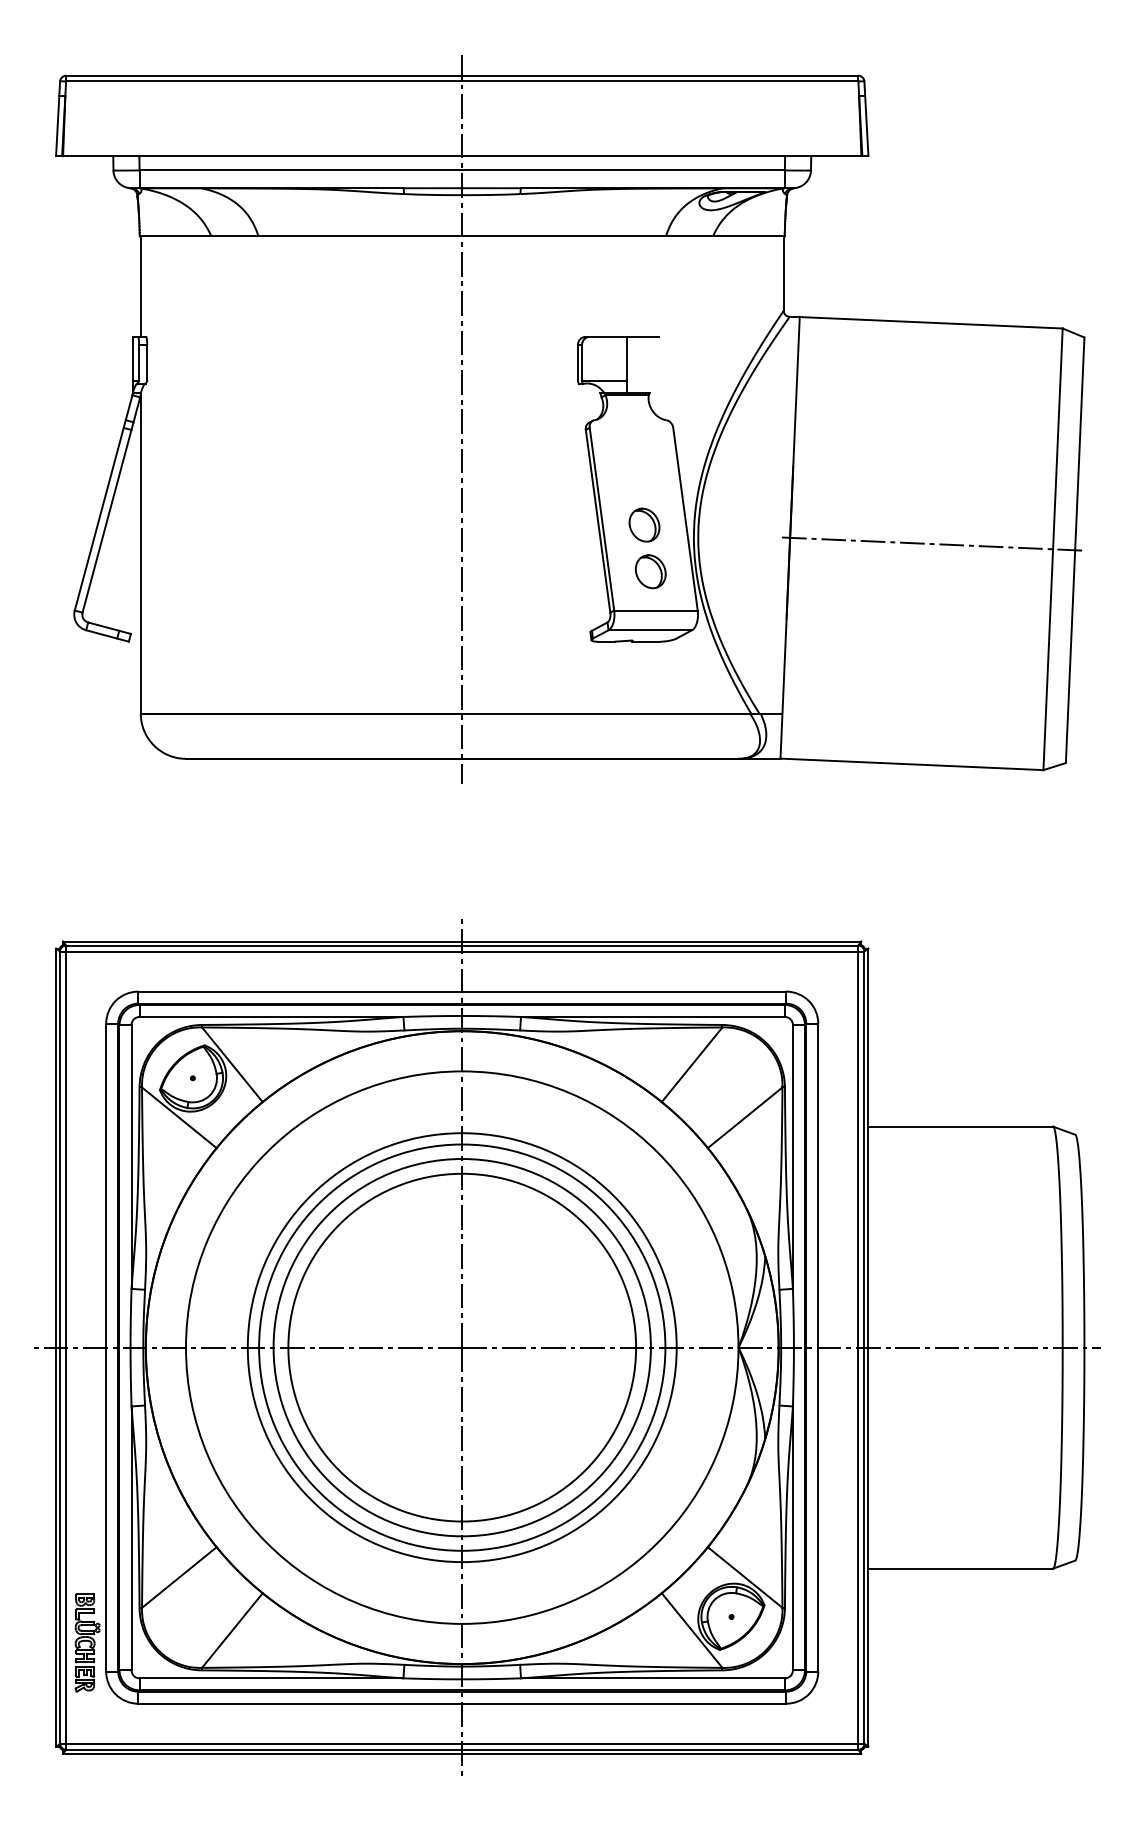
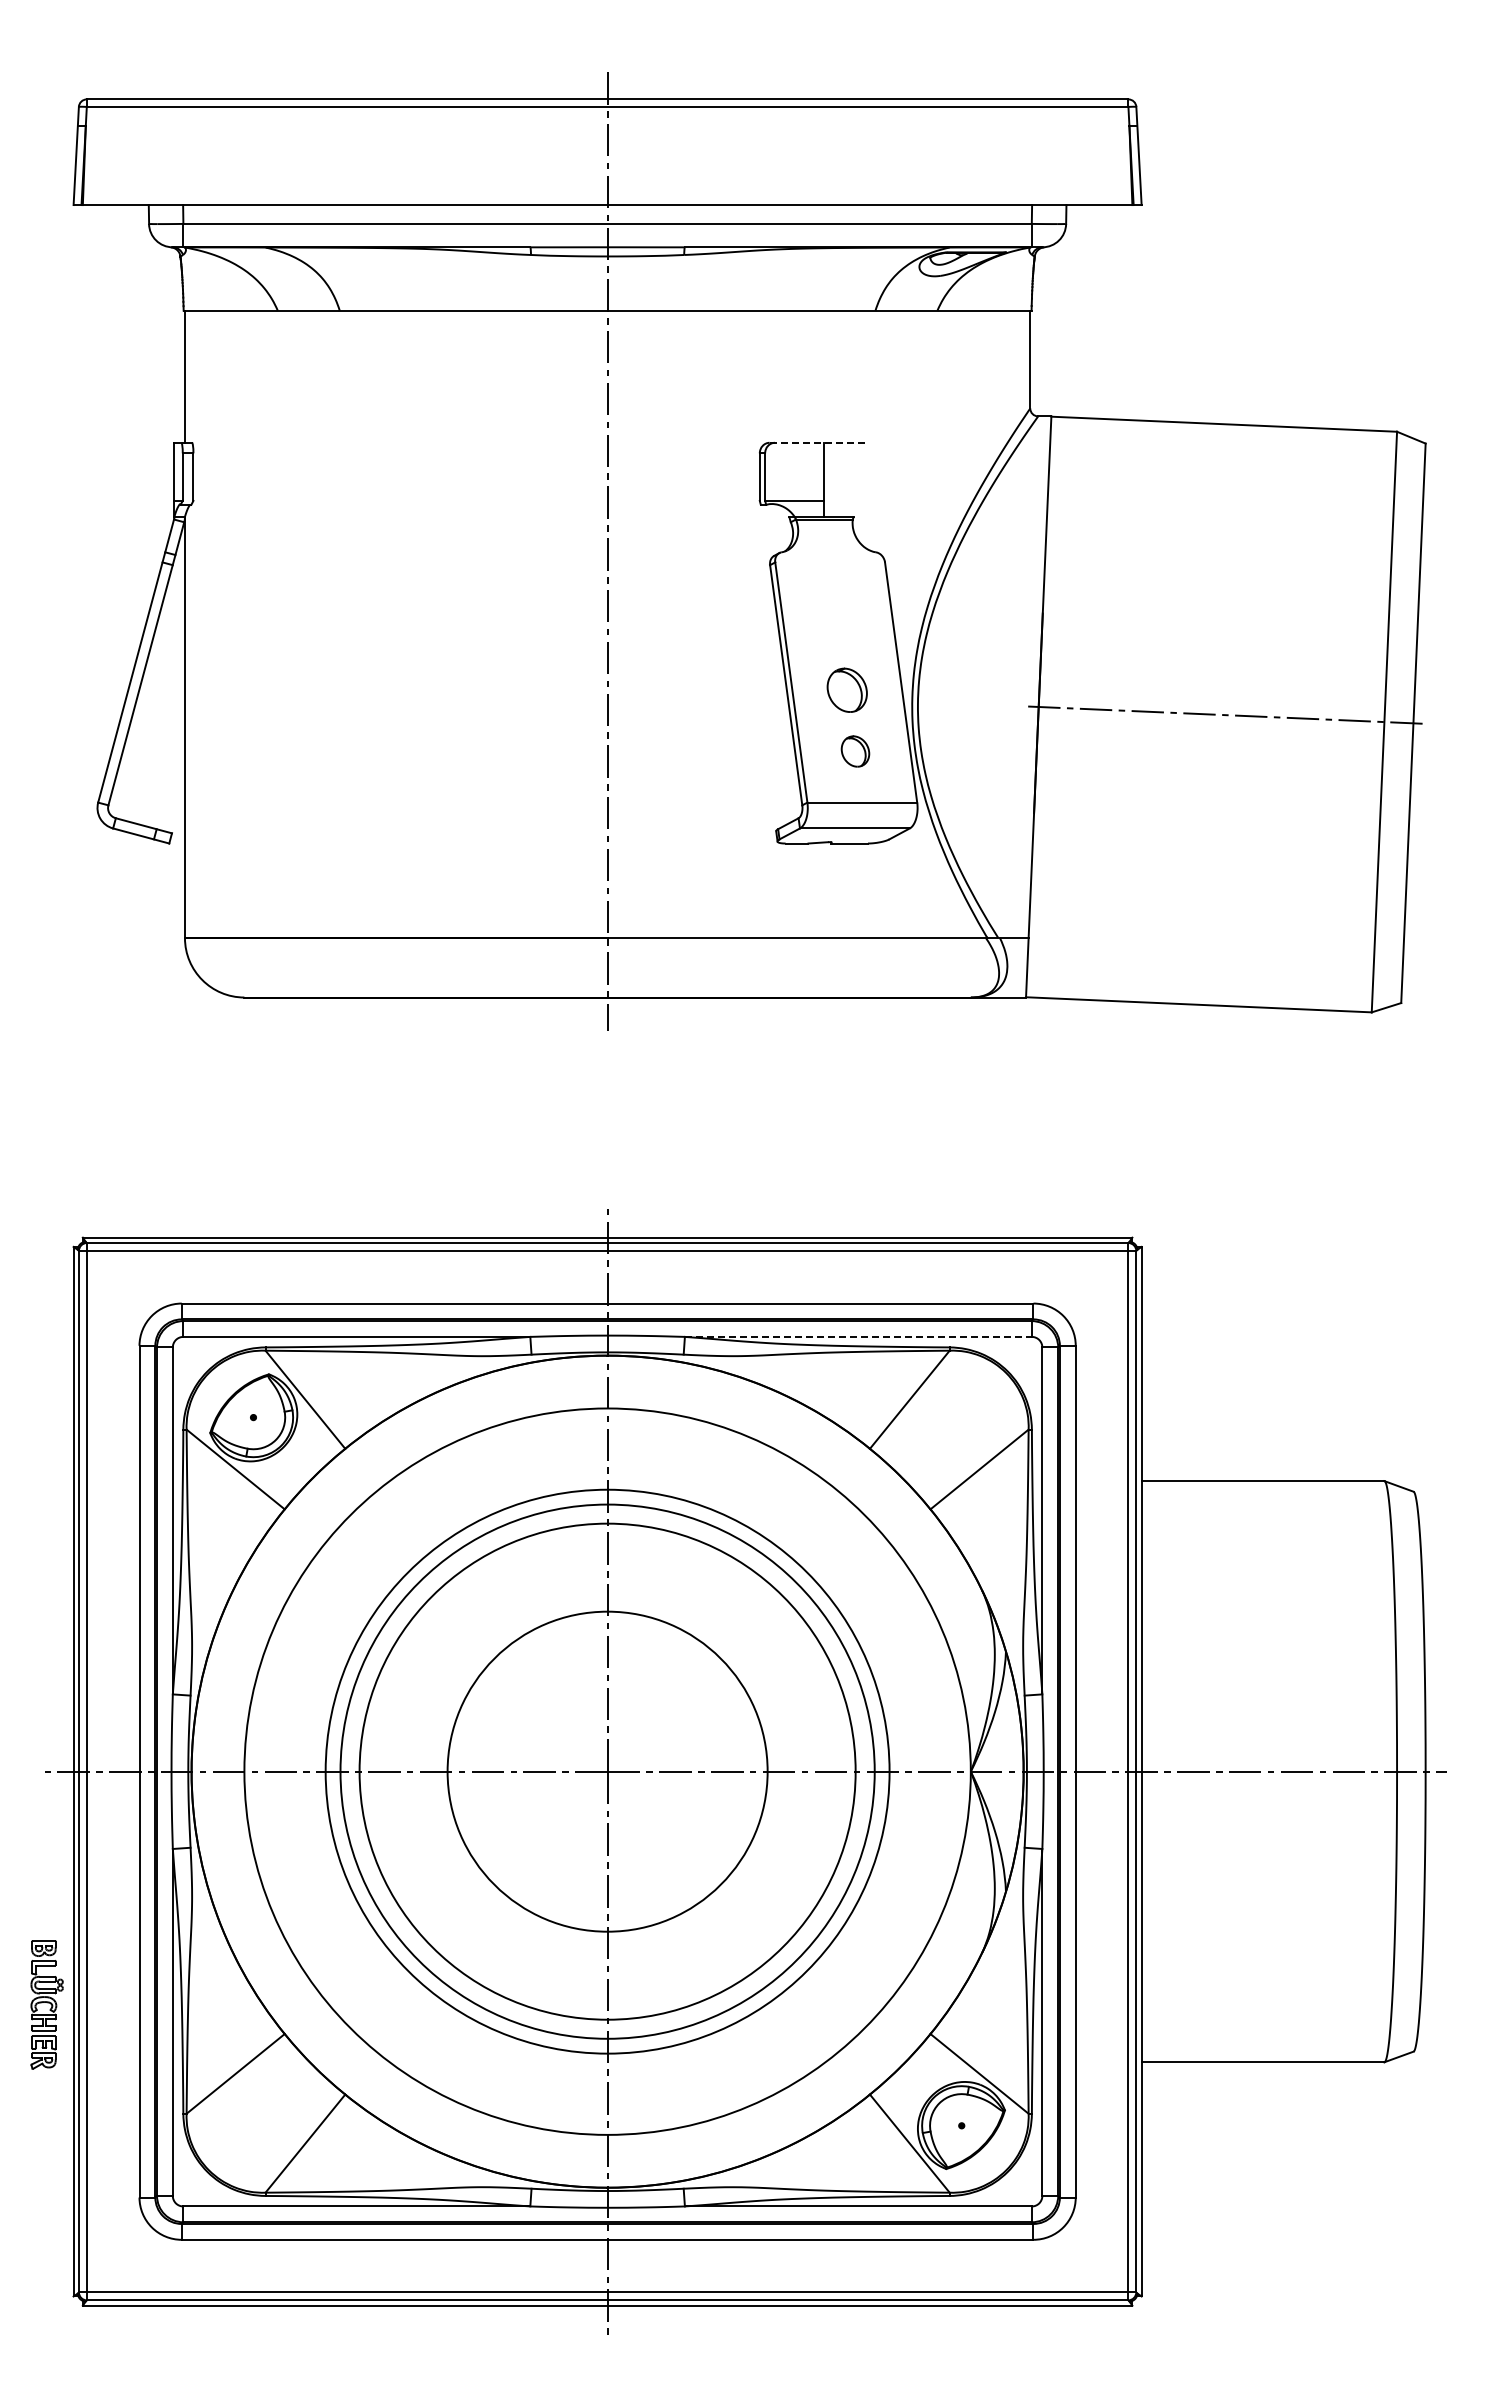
line: (622, 336) -> (818, 442), solid -> dashed
part: (650, 571) -> (855, 751), size x0.7
line: (653, 1016) -> (858, 1336), solid -> dashed
circle: (462, 1347) -> (607, 1771), size x0.7
part: (87, 1642) -> (46, 2004), moved

